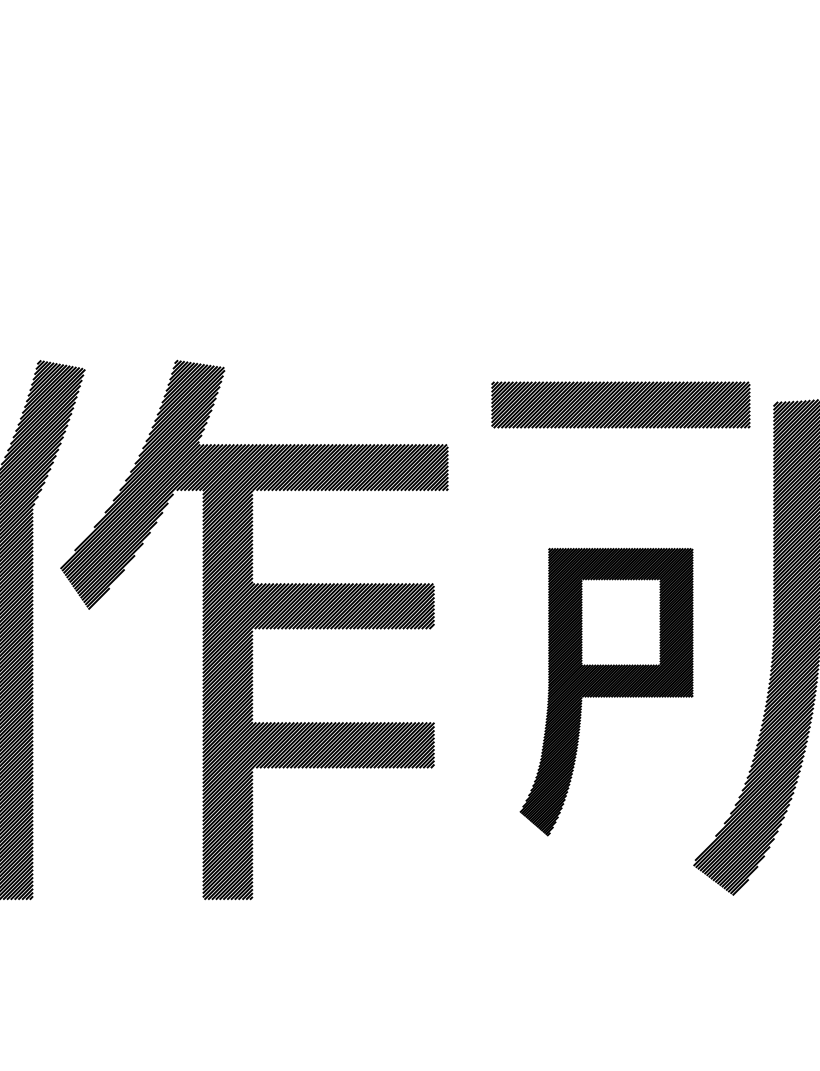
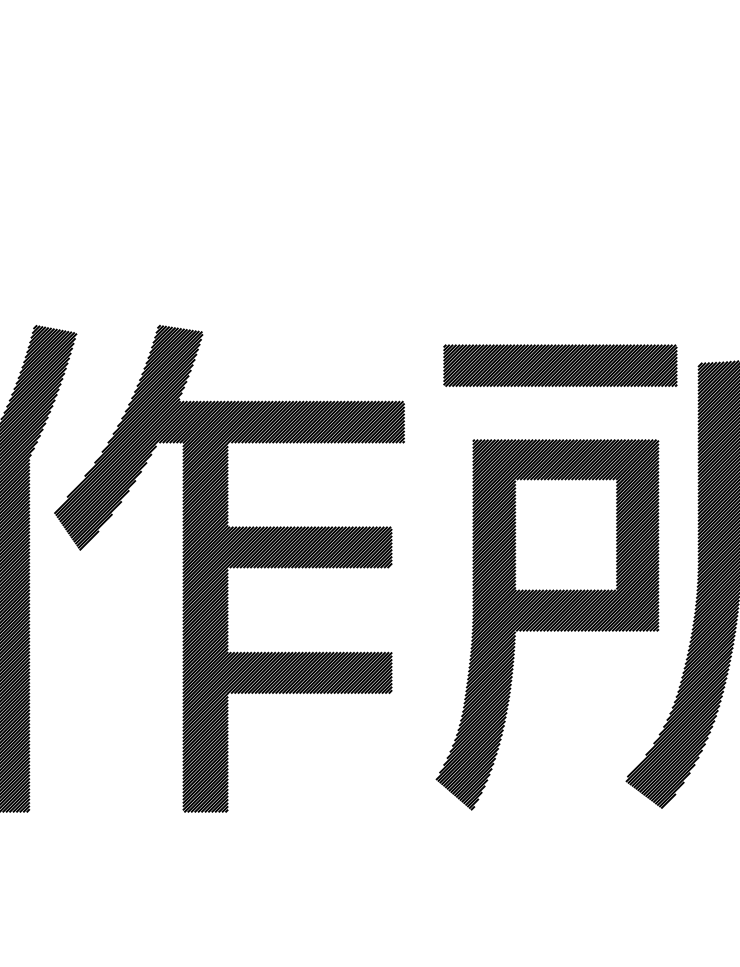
part: (606, 691) -> (547, 624), size x1.43

